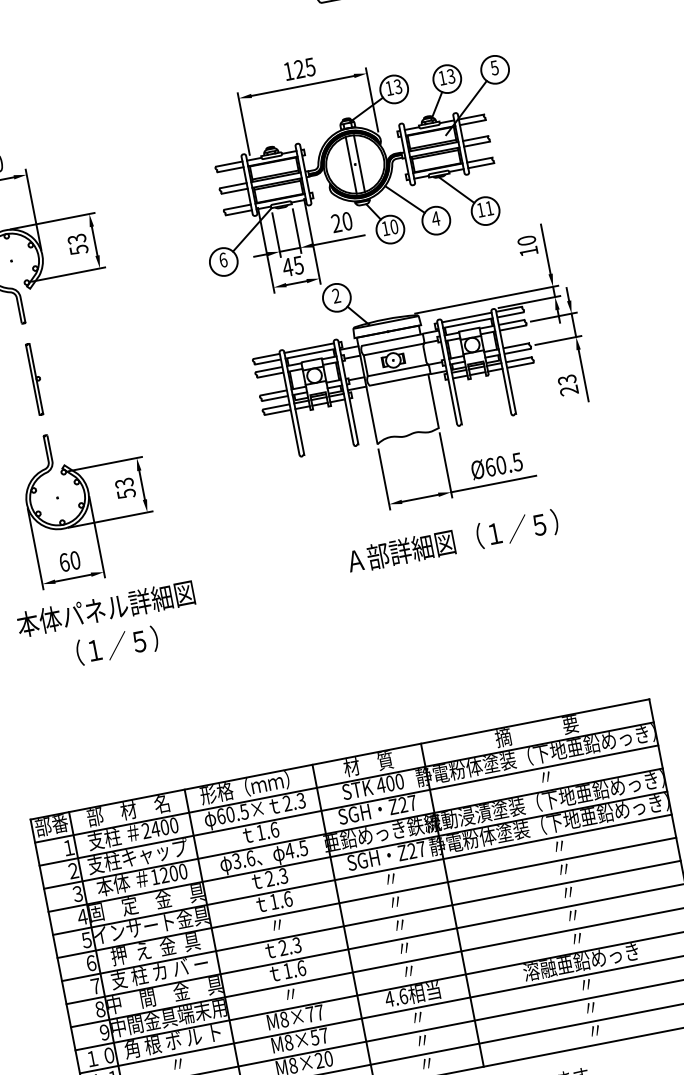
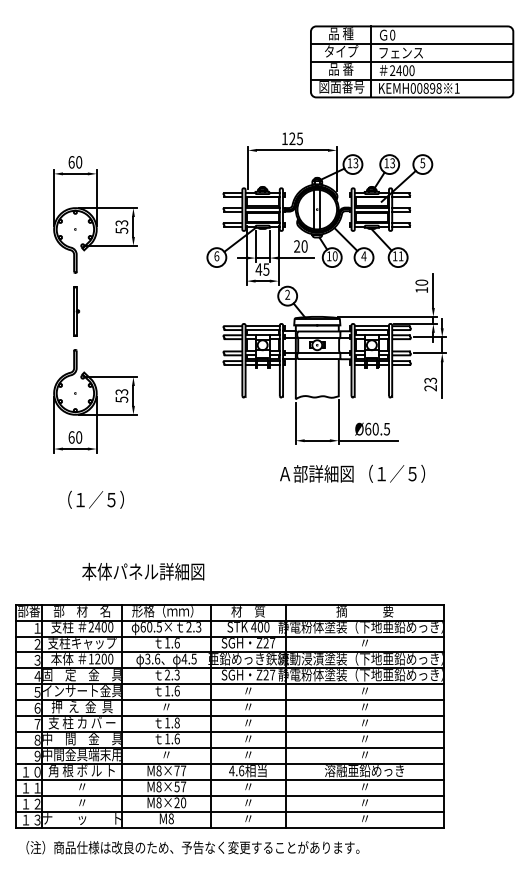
text: (452, 541) -> (352, 473), moved
text: (106, 608) -> (143, 571), moved
text: (290, 945) -> (172, 722), 2.3 -> 1.8

